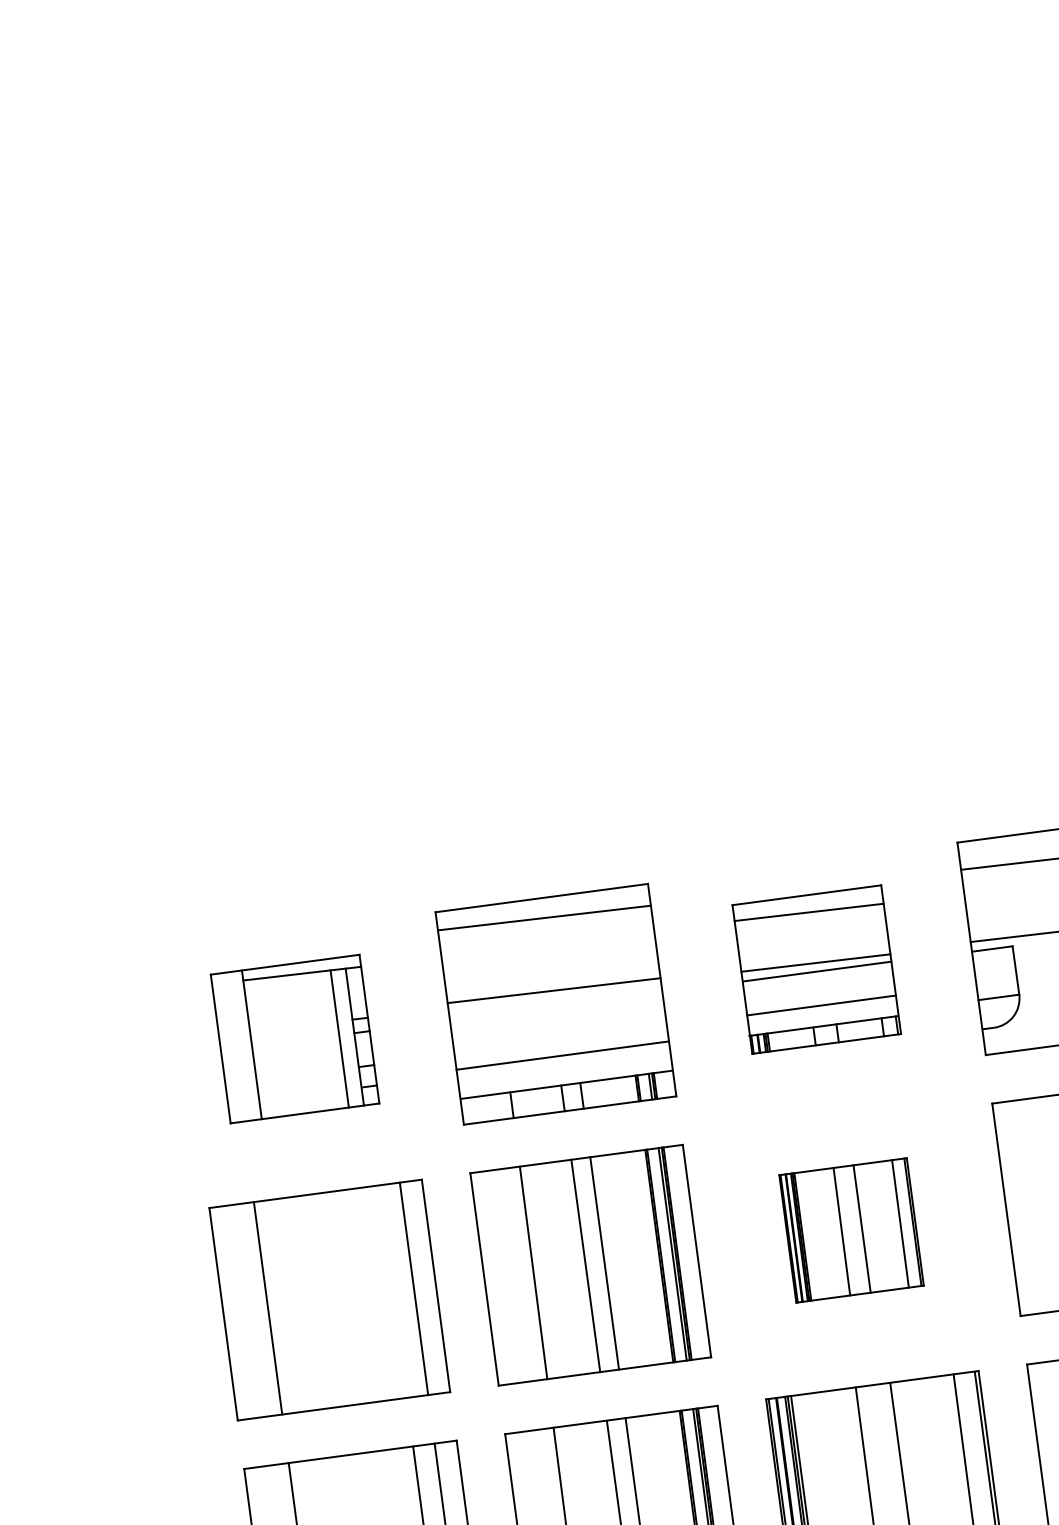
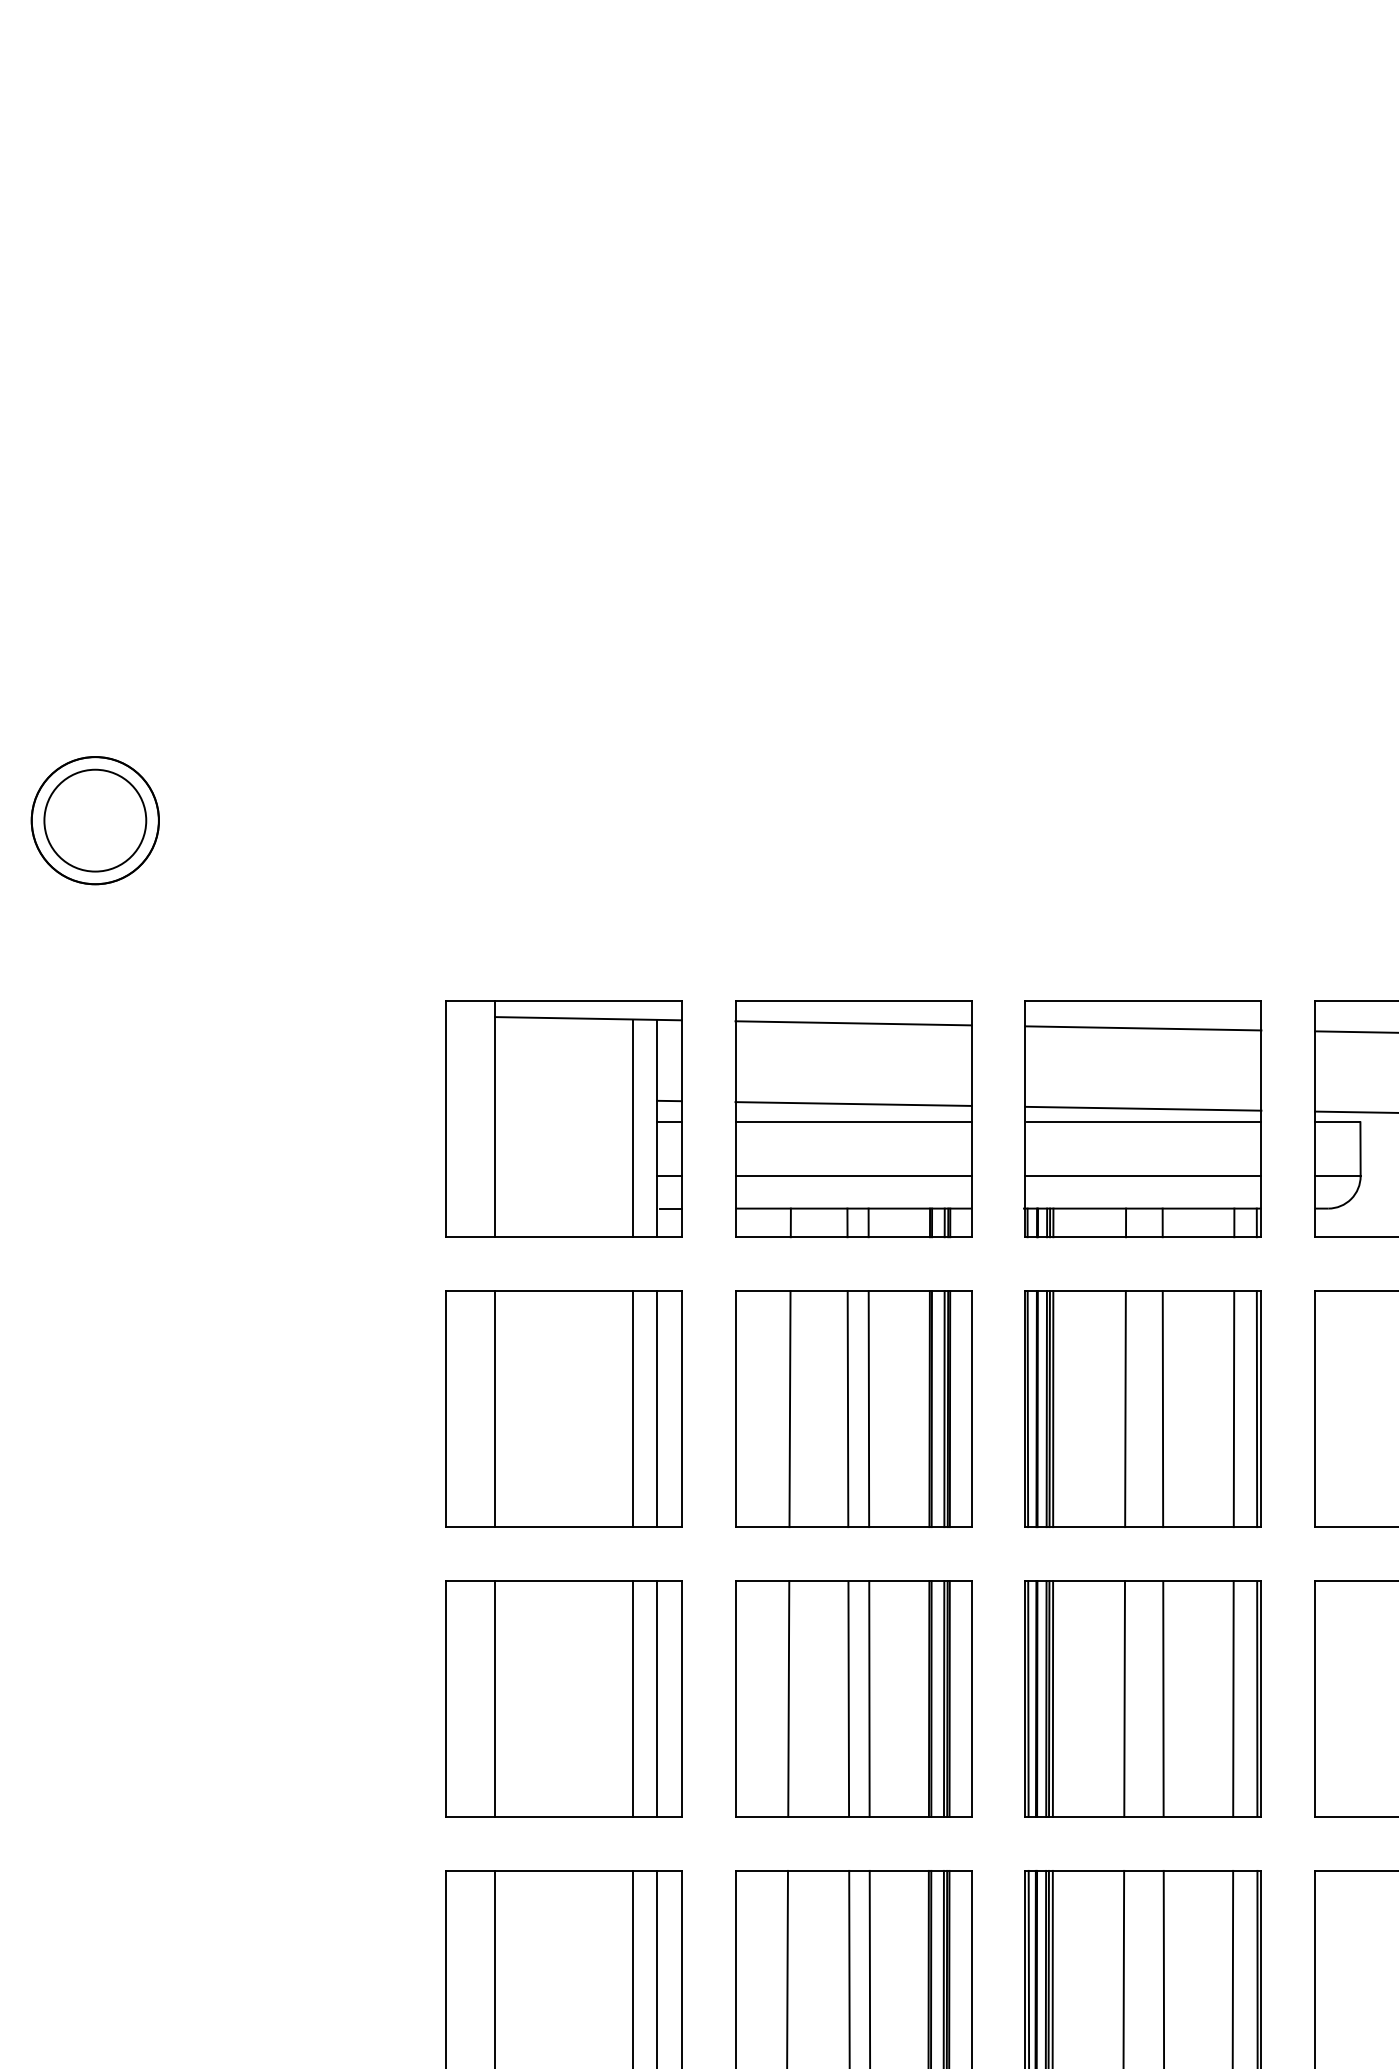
part: (816, 969) -> (1142, 1119), size x1.43
line: (556, 1007) -> (853, 1122), added
part: (294, 1038) -> (563, 1118), size x1.43
part: (850, 1230) -> (1142, 1408), size x1.67
line: (392, 1292) -> (633, 1409), added

